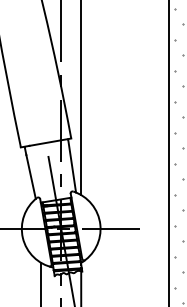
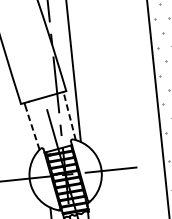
line: (72, 165) -> (69, 115), solid -> dashed
line: (30, 176) -> (32, 129), solid -> dashed

